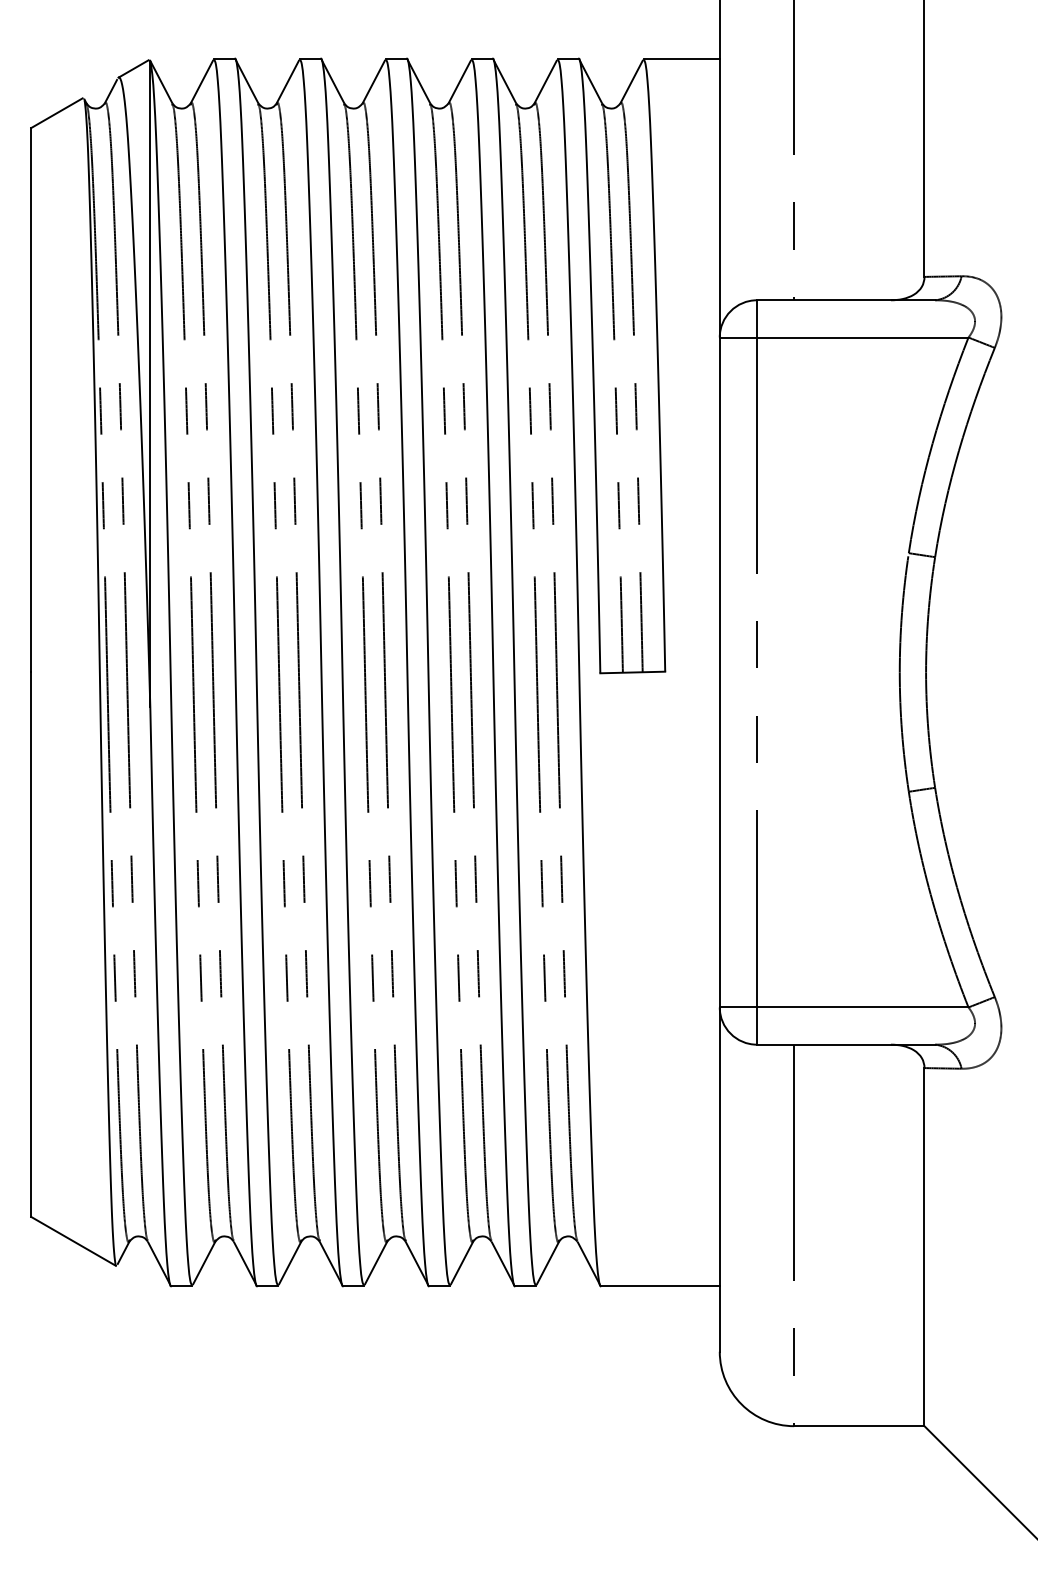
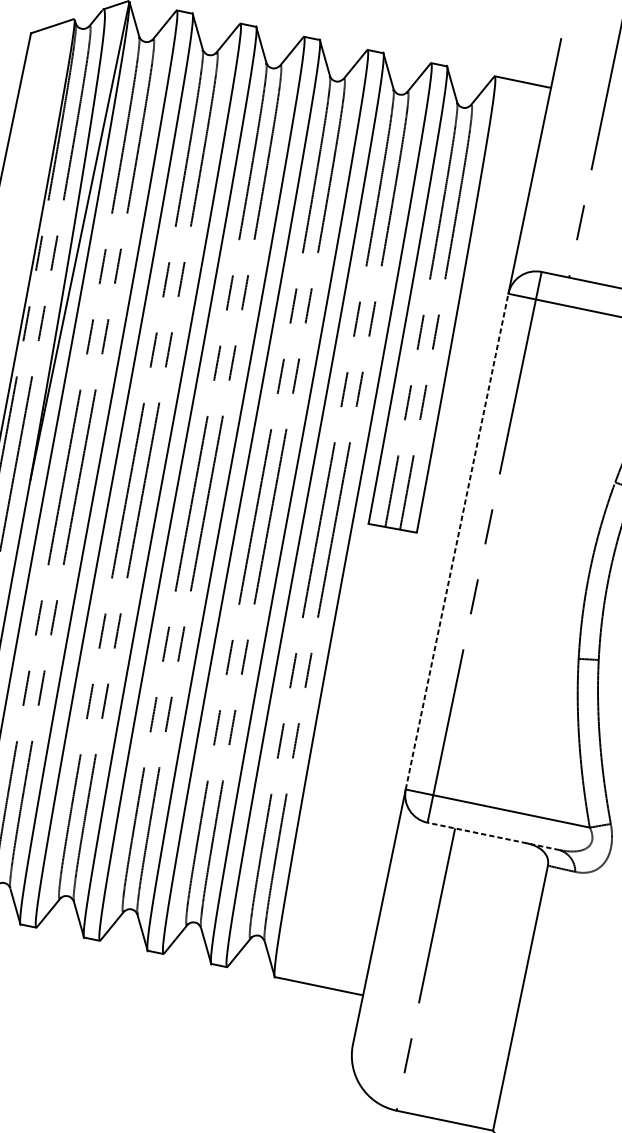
line: (719, 672) -> (456, 541), solid -> dashed
line: (845, 1044) -> (493, 836), solid -> dashed

